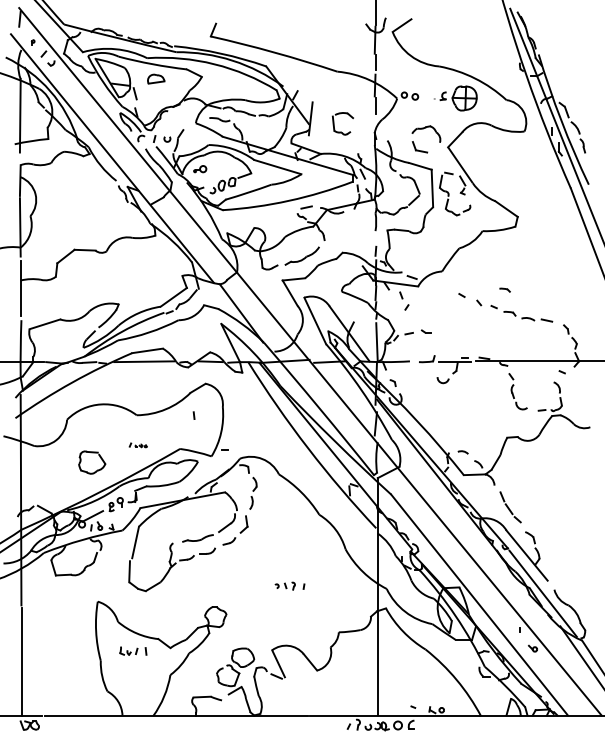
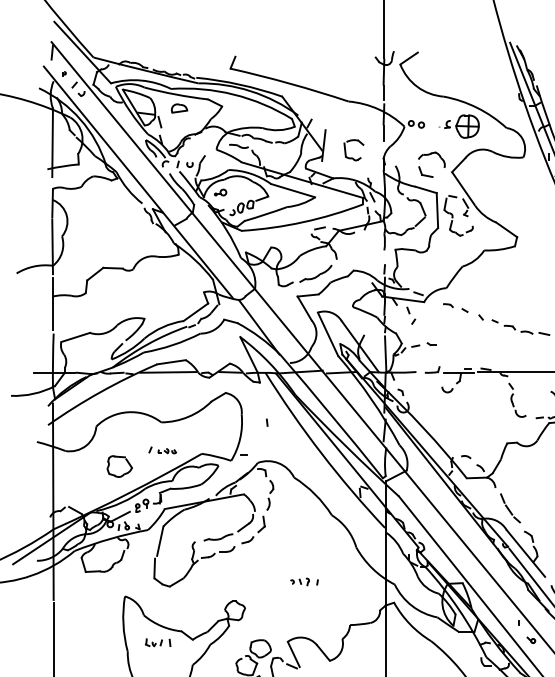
part: (504, 289) -> (447, 304), moved
line: (193, 415) -> (266, 422), moved
part: (138, 445) -> (162, 450), size x1.67

